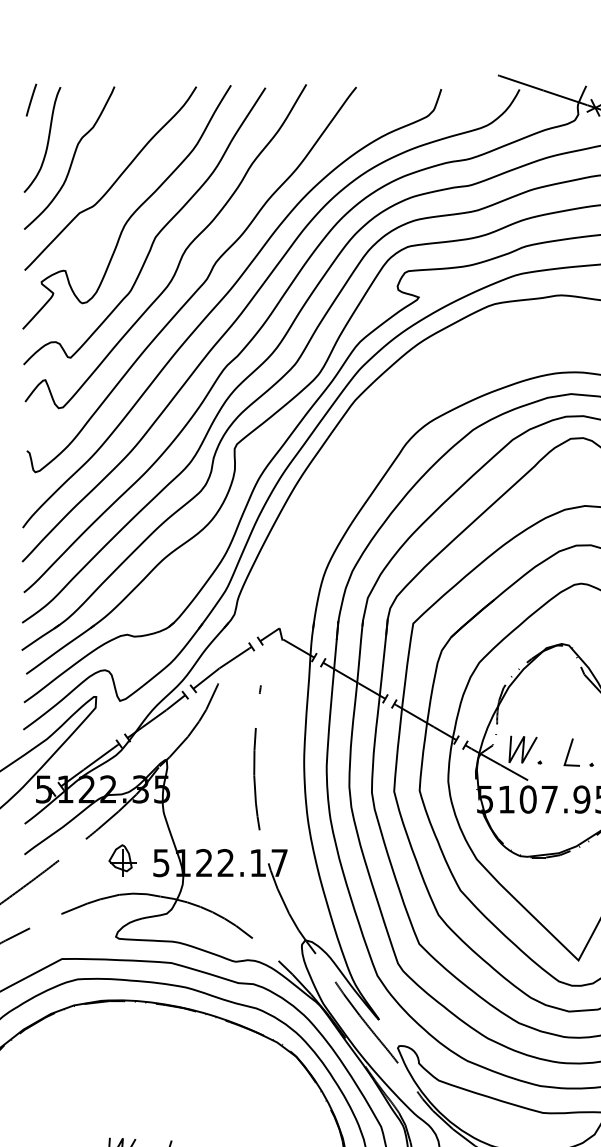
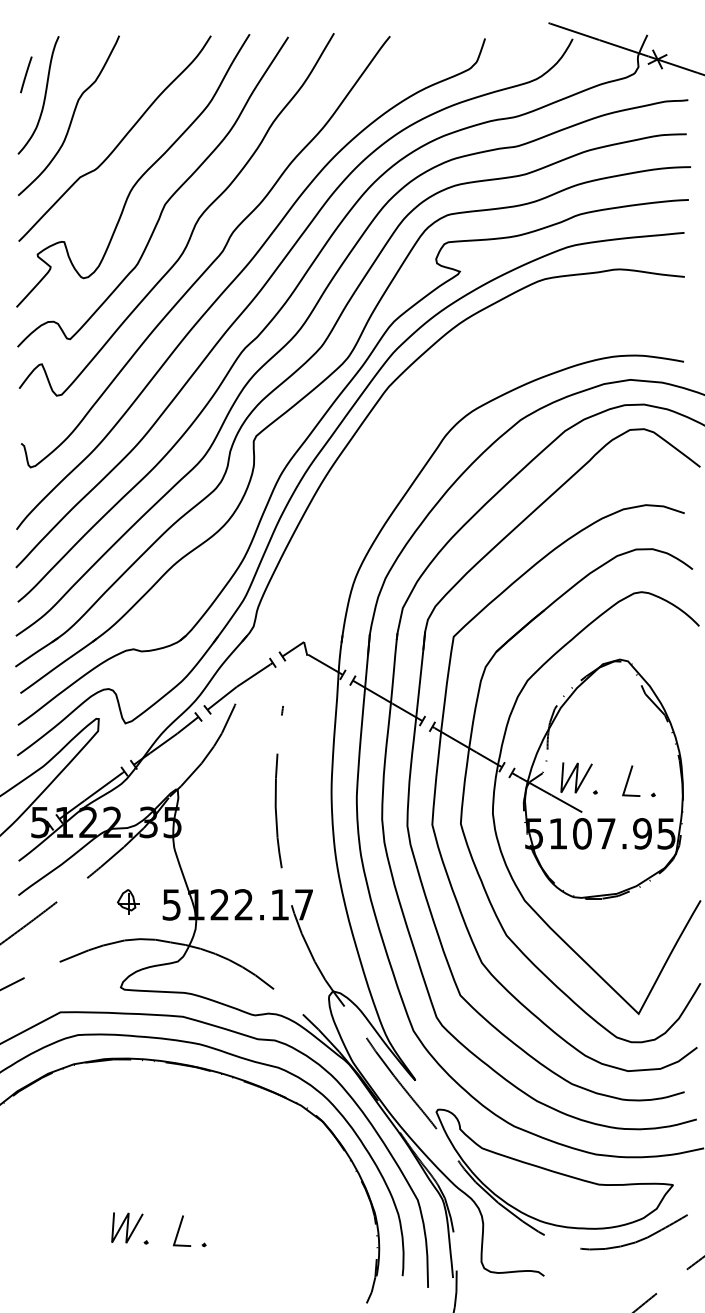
line: (31, 99) -> (26, 74), moved
part: (121, 860) -> (127, 901), size x0.7

